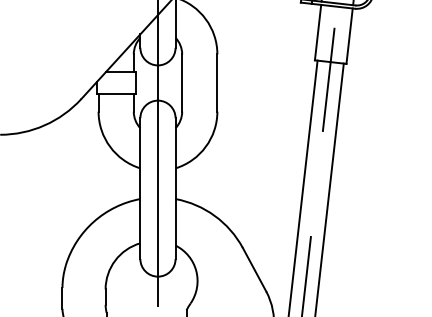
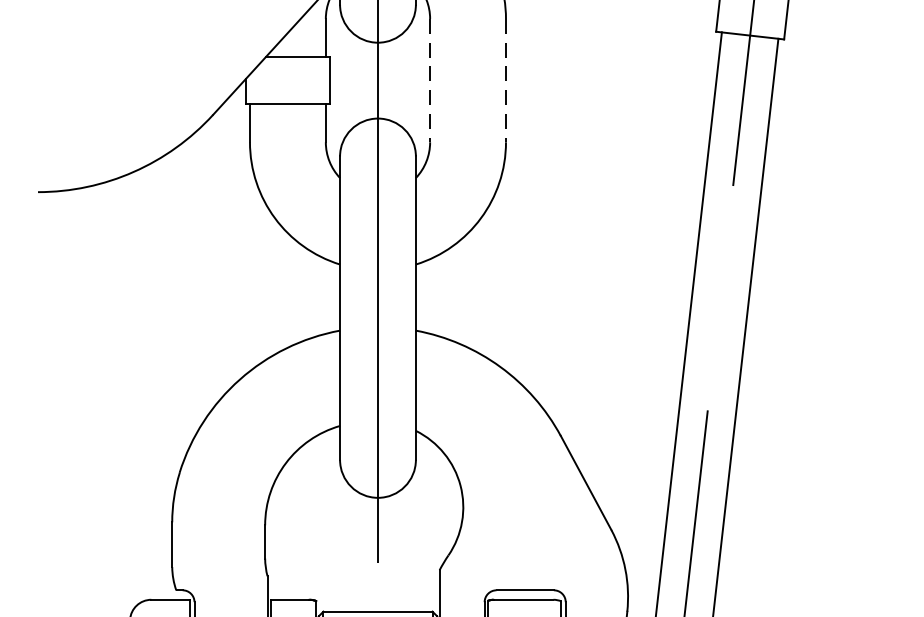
line: (182, 83) -> (430, 81), solid -> dashed
line: (217, 83) -> (506, 81), solid -> dashed

